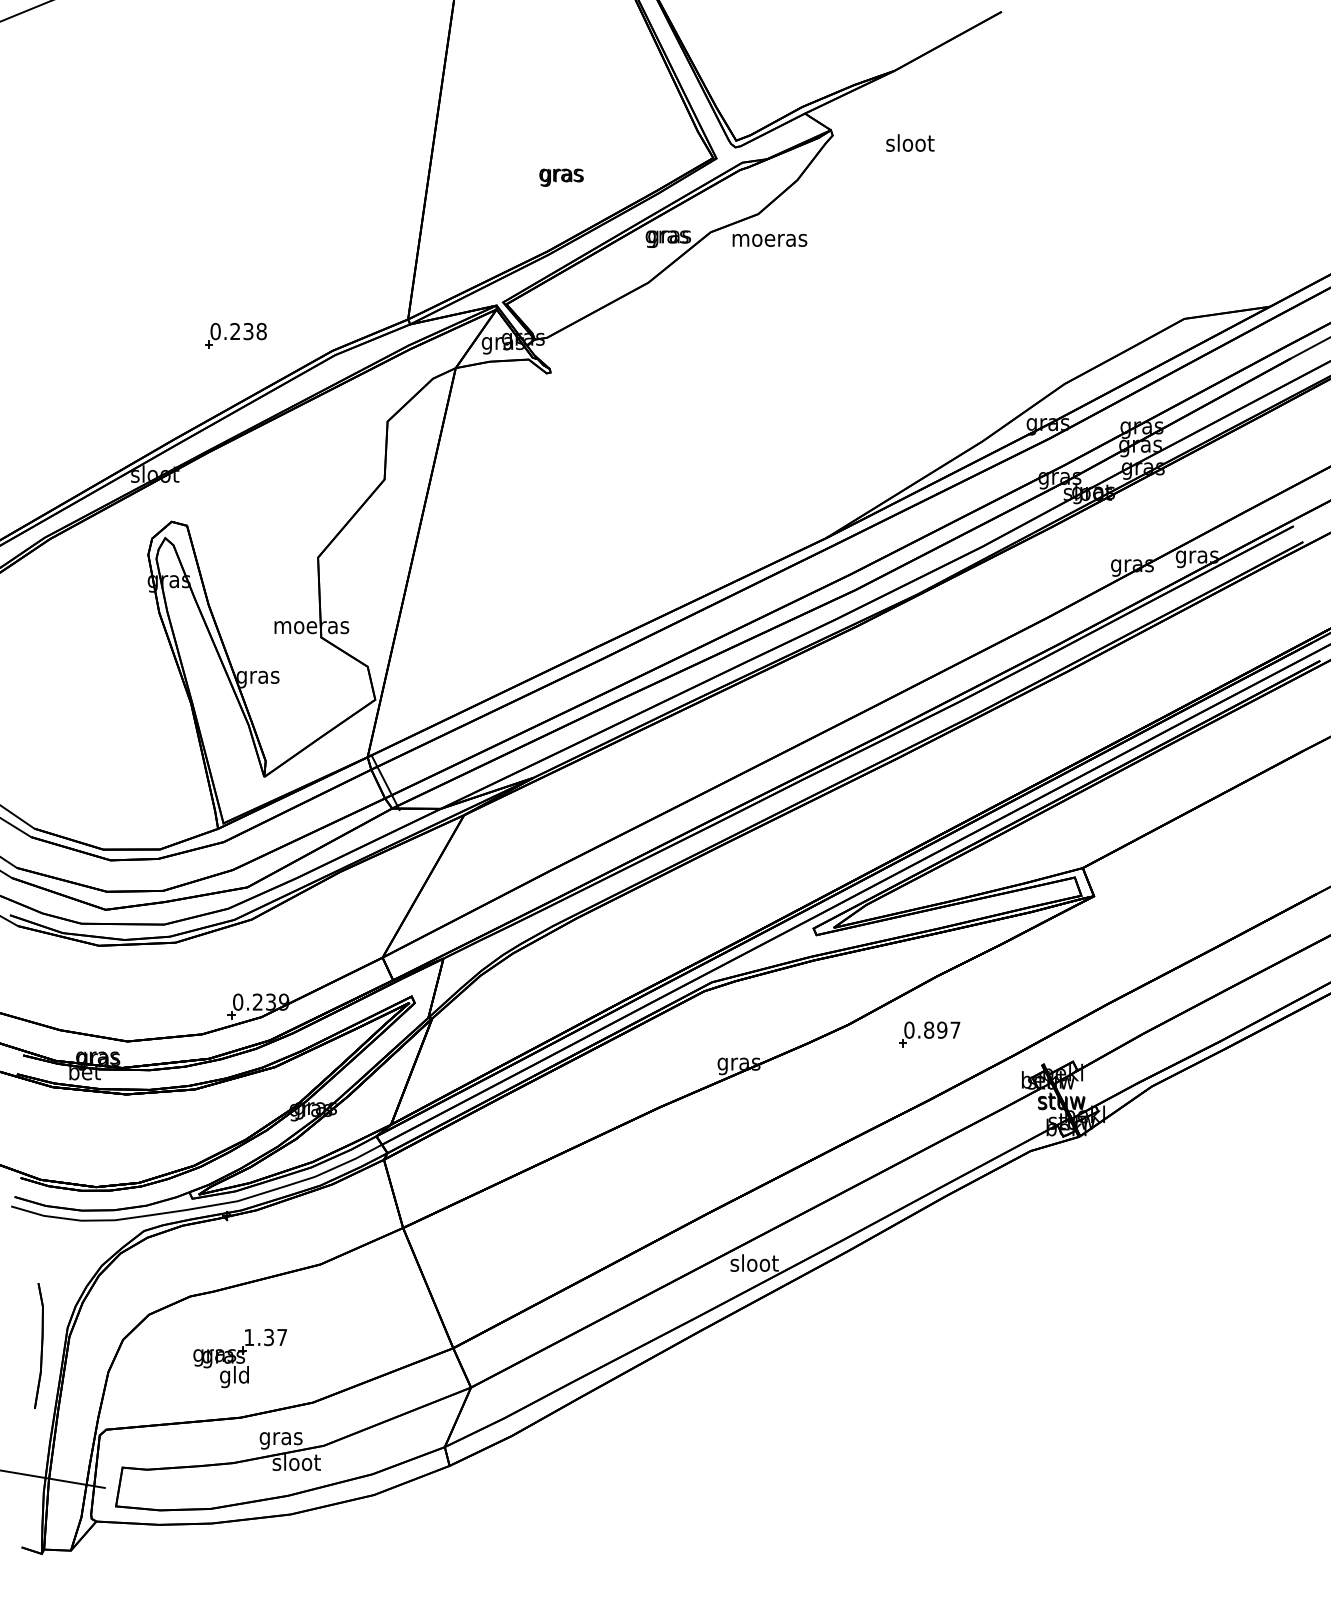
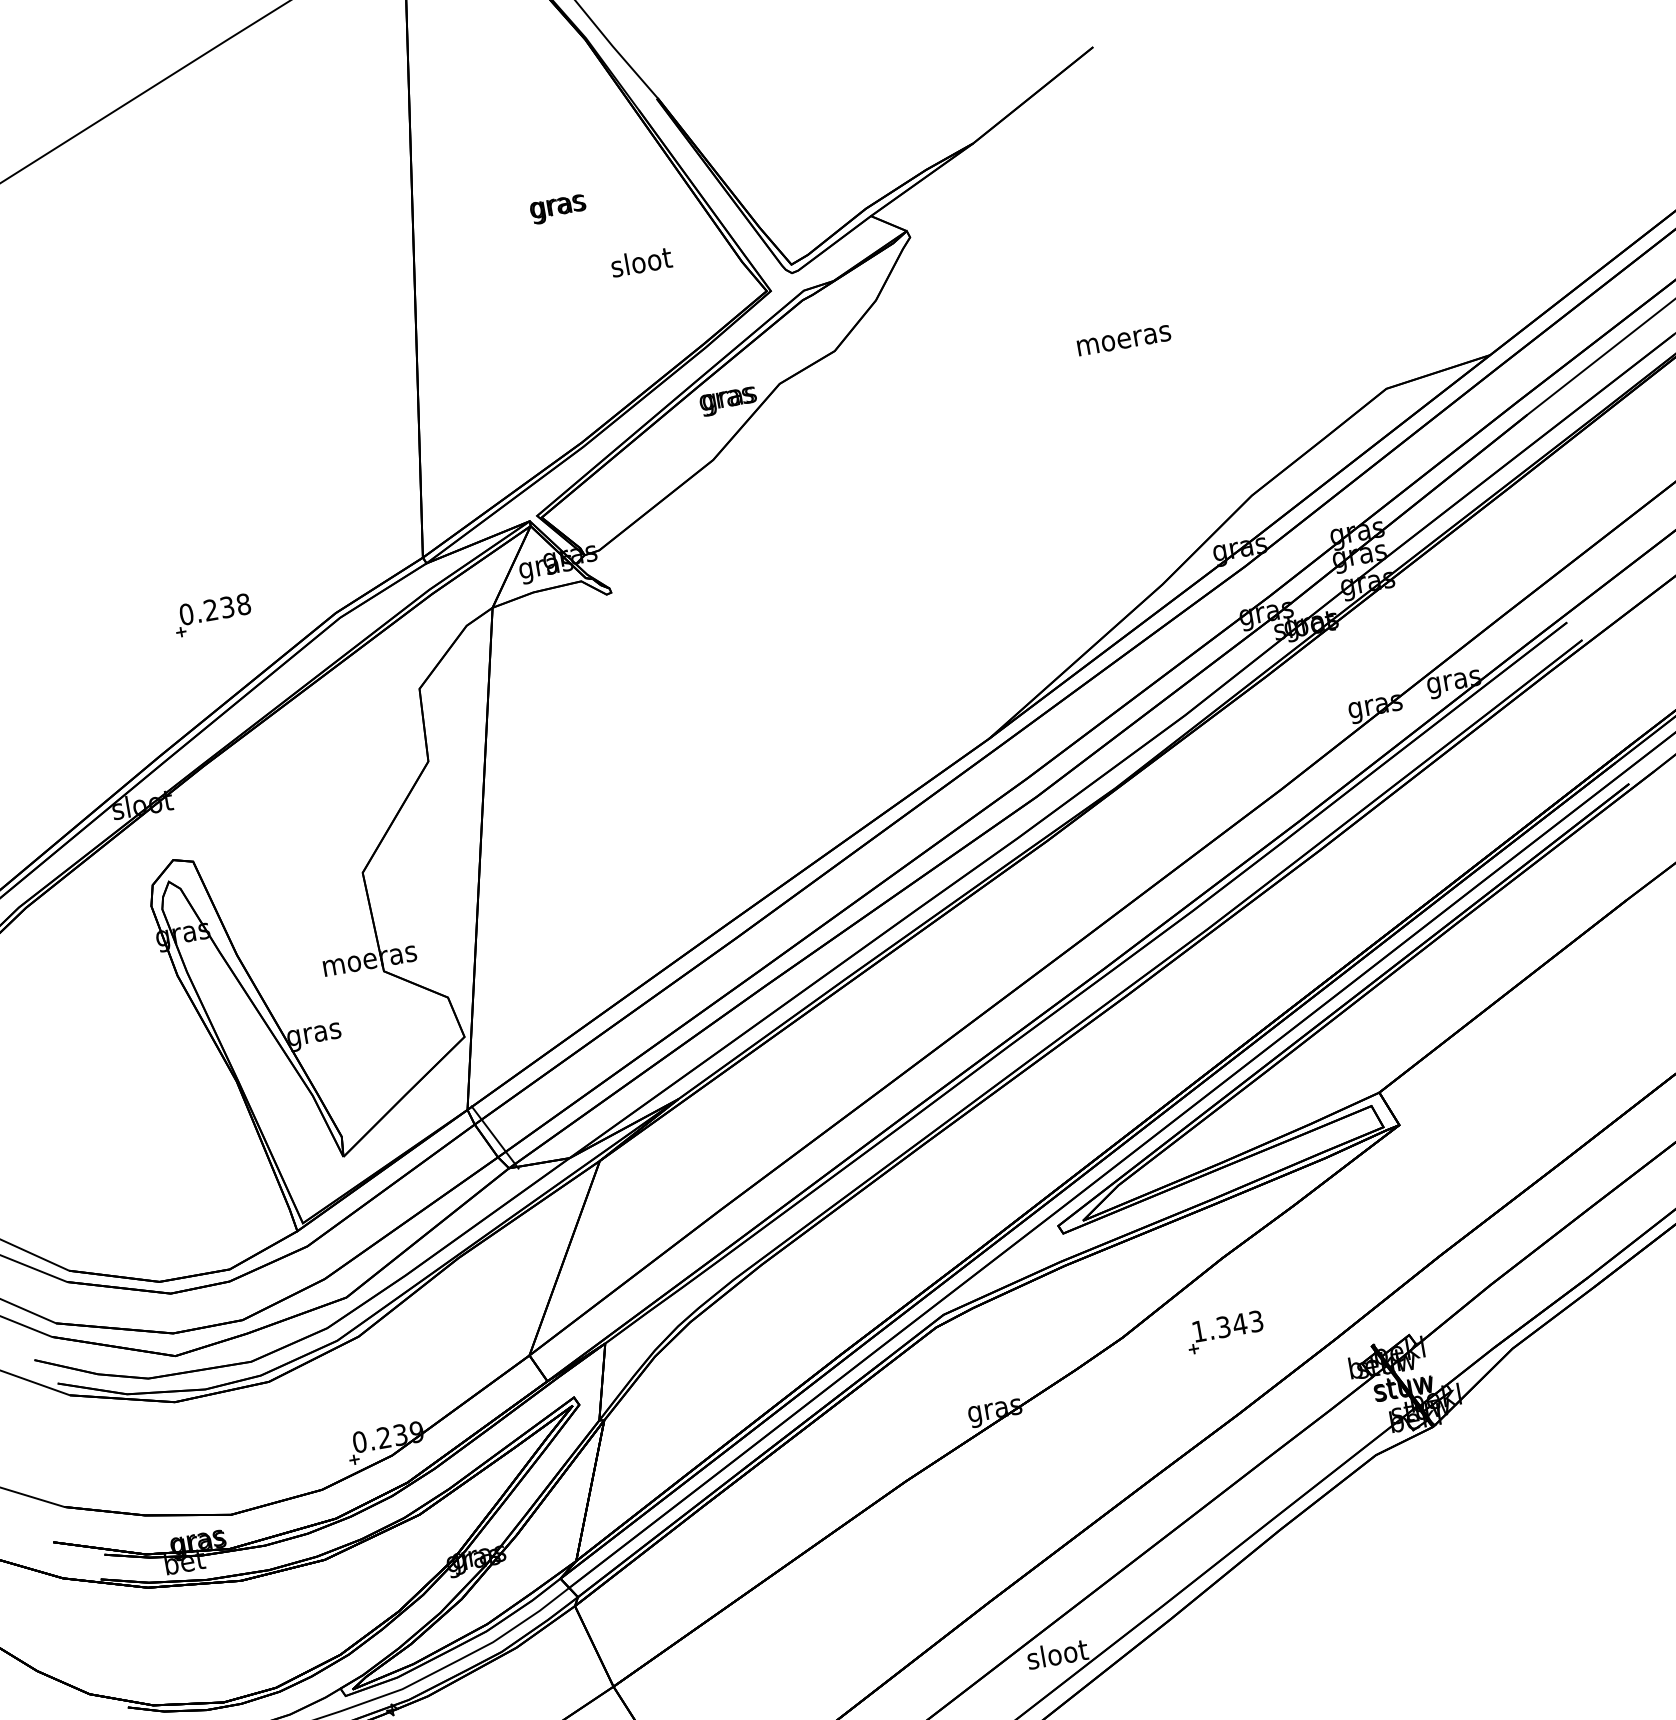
text: (910, 142) -> (641, 261), moved
text: (561, 177) -> (558, 209), moved
text: (769, 239) -> (1123, 339), moved
text: (932, 1029) -> (1227, 1325), 0.897 -> 1.343

